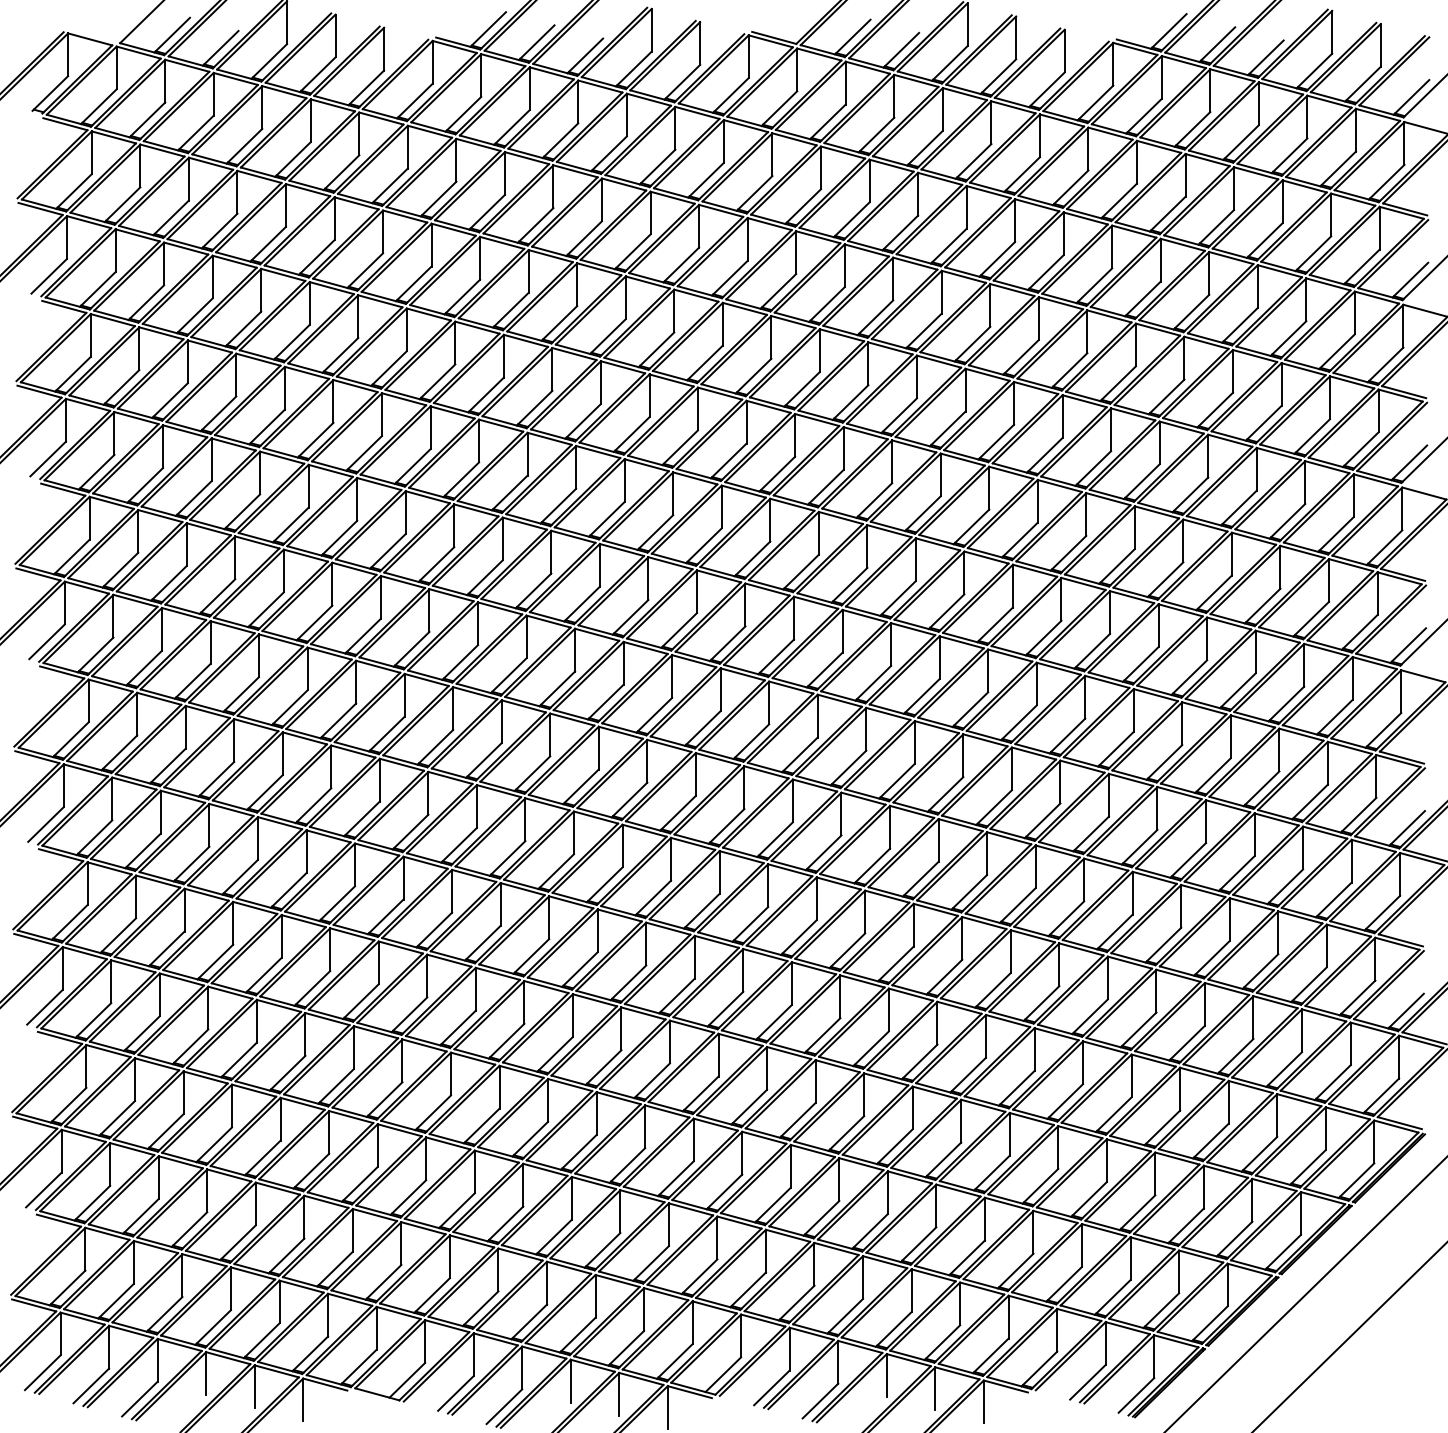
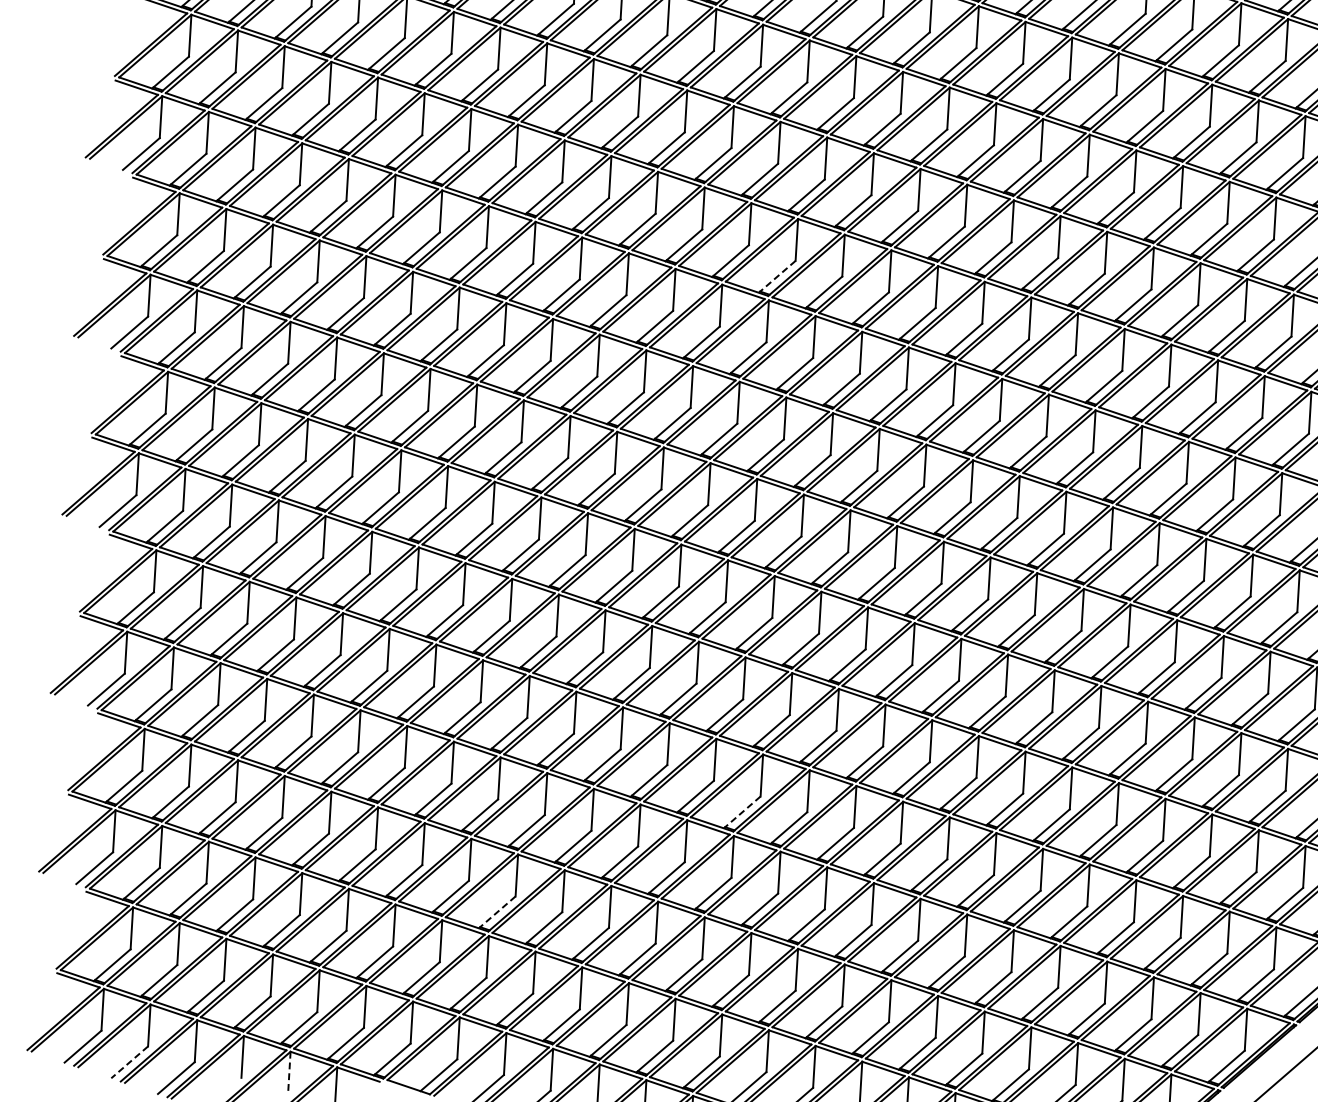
line: (703, 545) -> (776, 276), solid -> dashed
line: (700, 1093) -> (742, 811), solid -> dashed
line: (456, 1210) -> (496, 912), solid -> dashed
line: (91, 1385) -> (129, 1061), solid -> dashed
line: (254, 1387) -> (289, 1073), solid -> dashed

